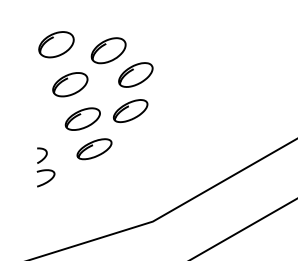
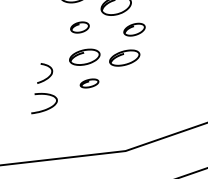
part: (135, 74) -> (134, 29), size x0.7
part: (70, 84) -> (80, 27), size x0.6
part: (94, 149) -> (89, 83), size x0.6
part: (45, 167) -> (47, 90), size x1.6

